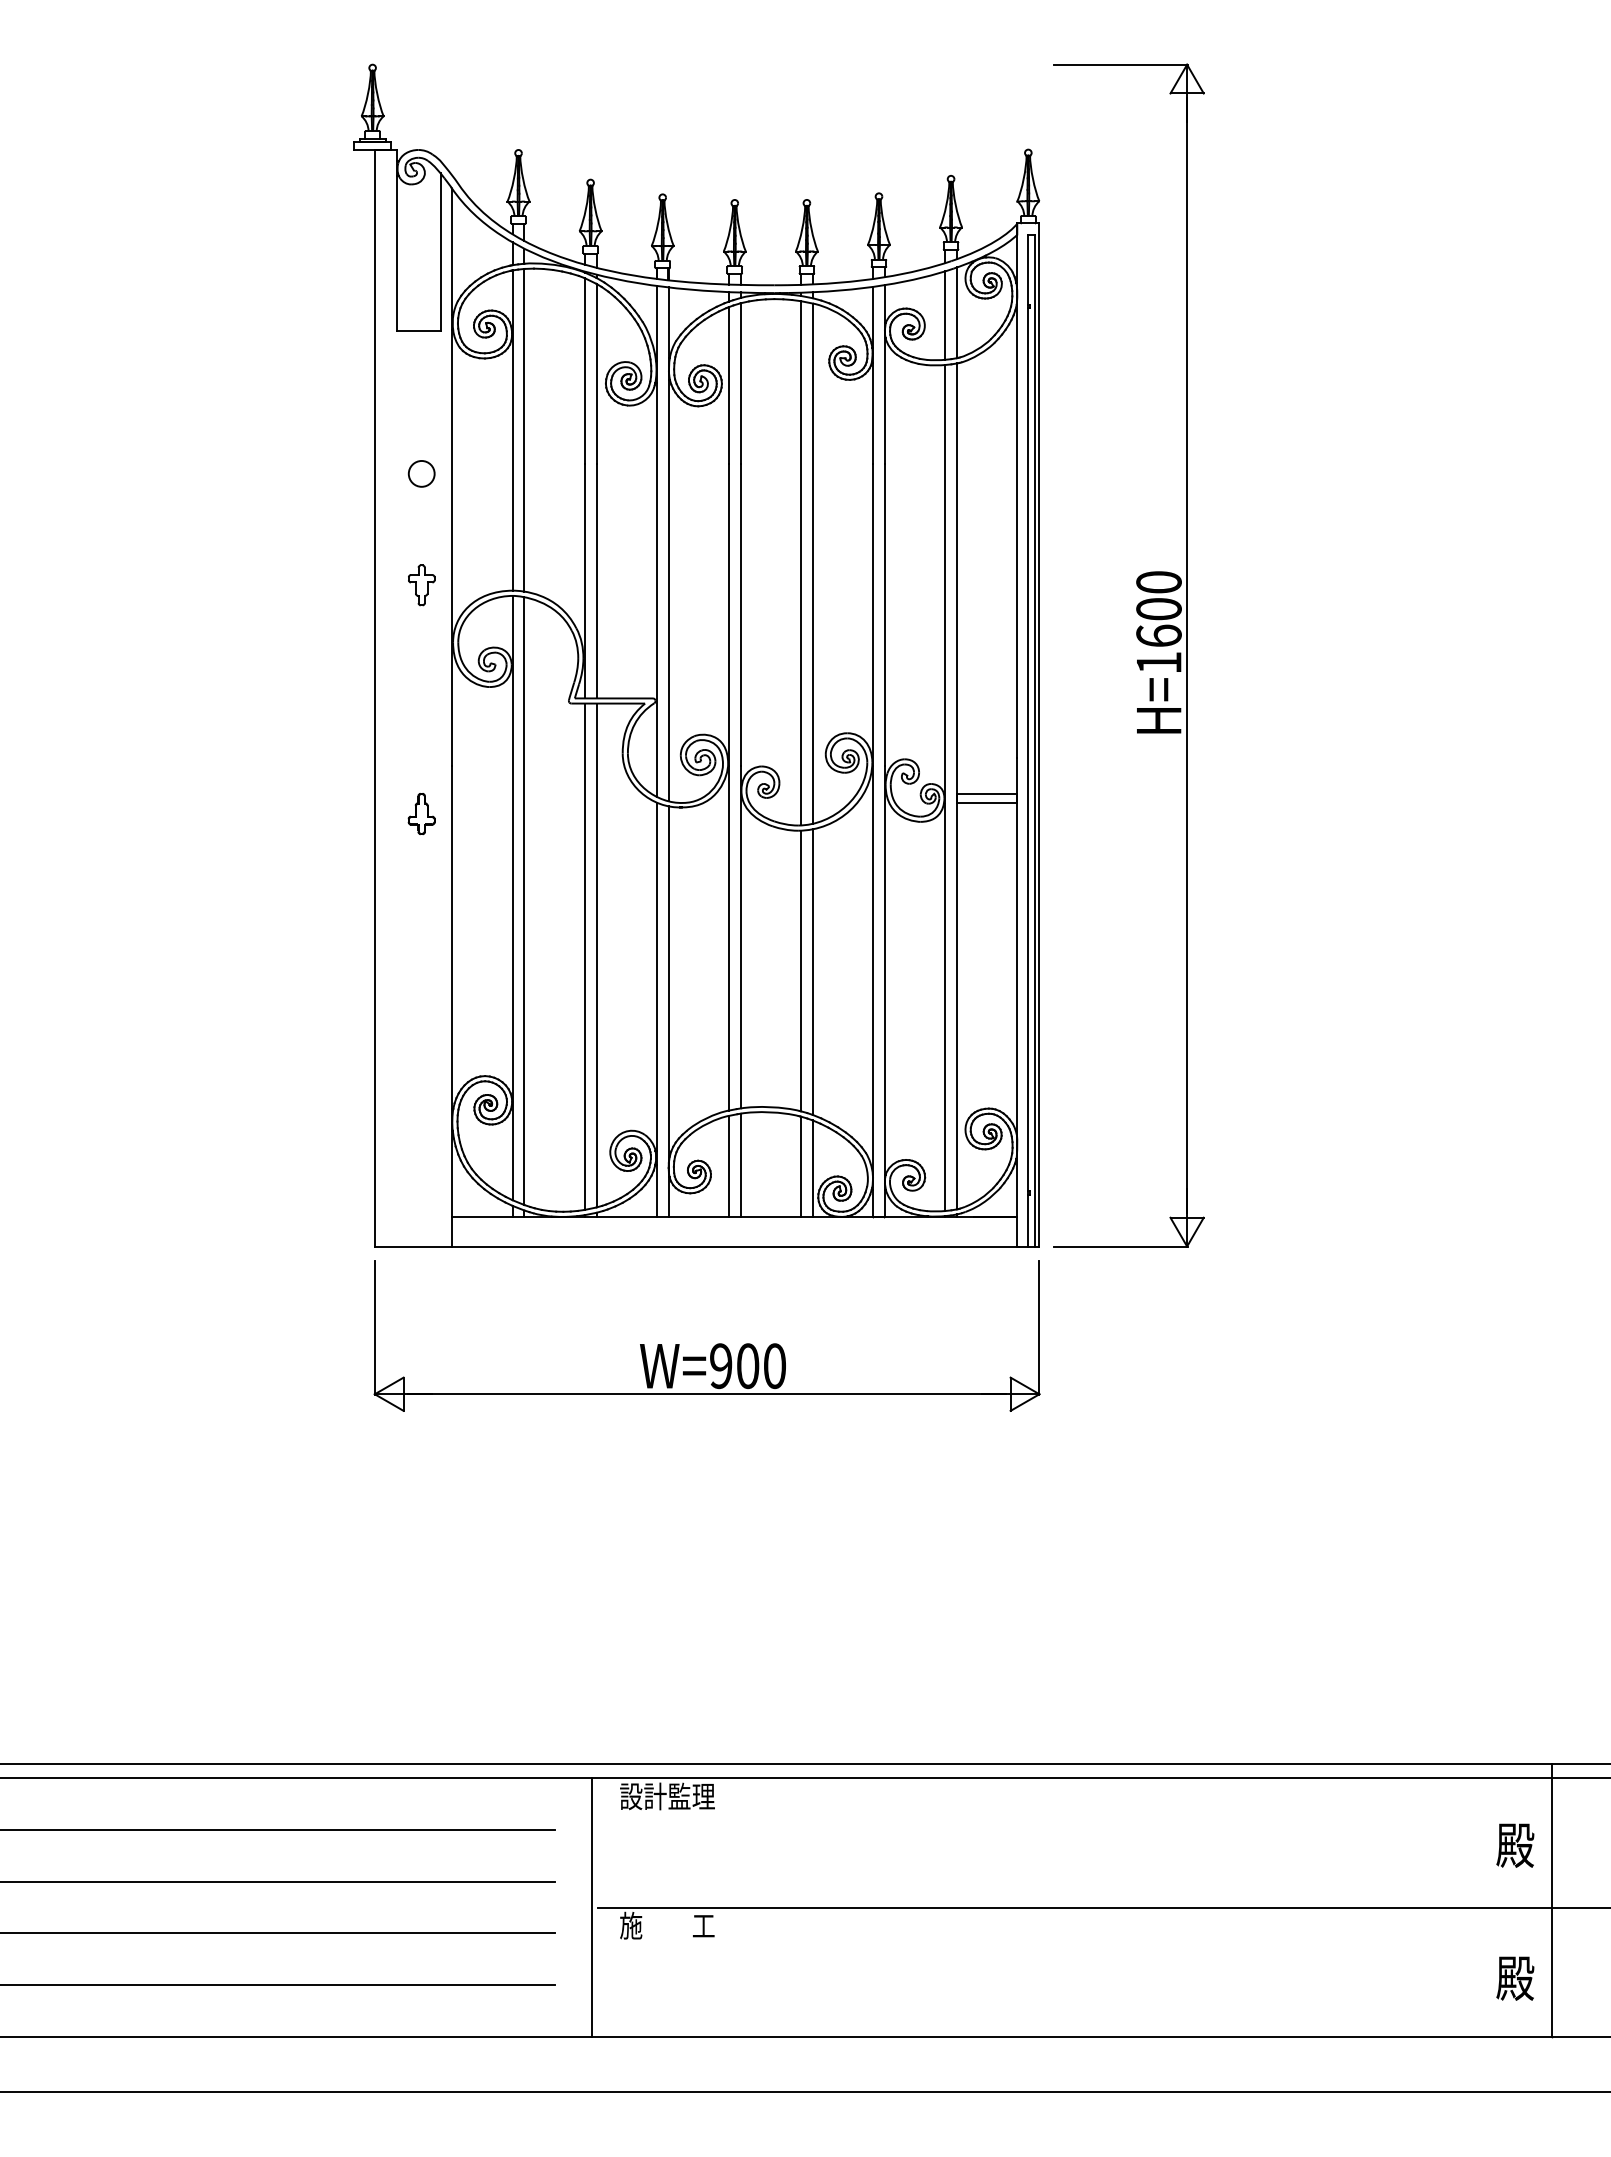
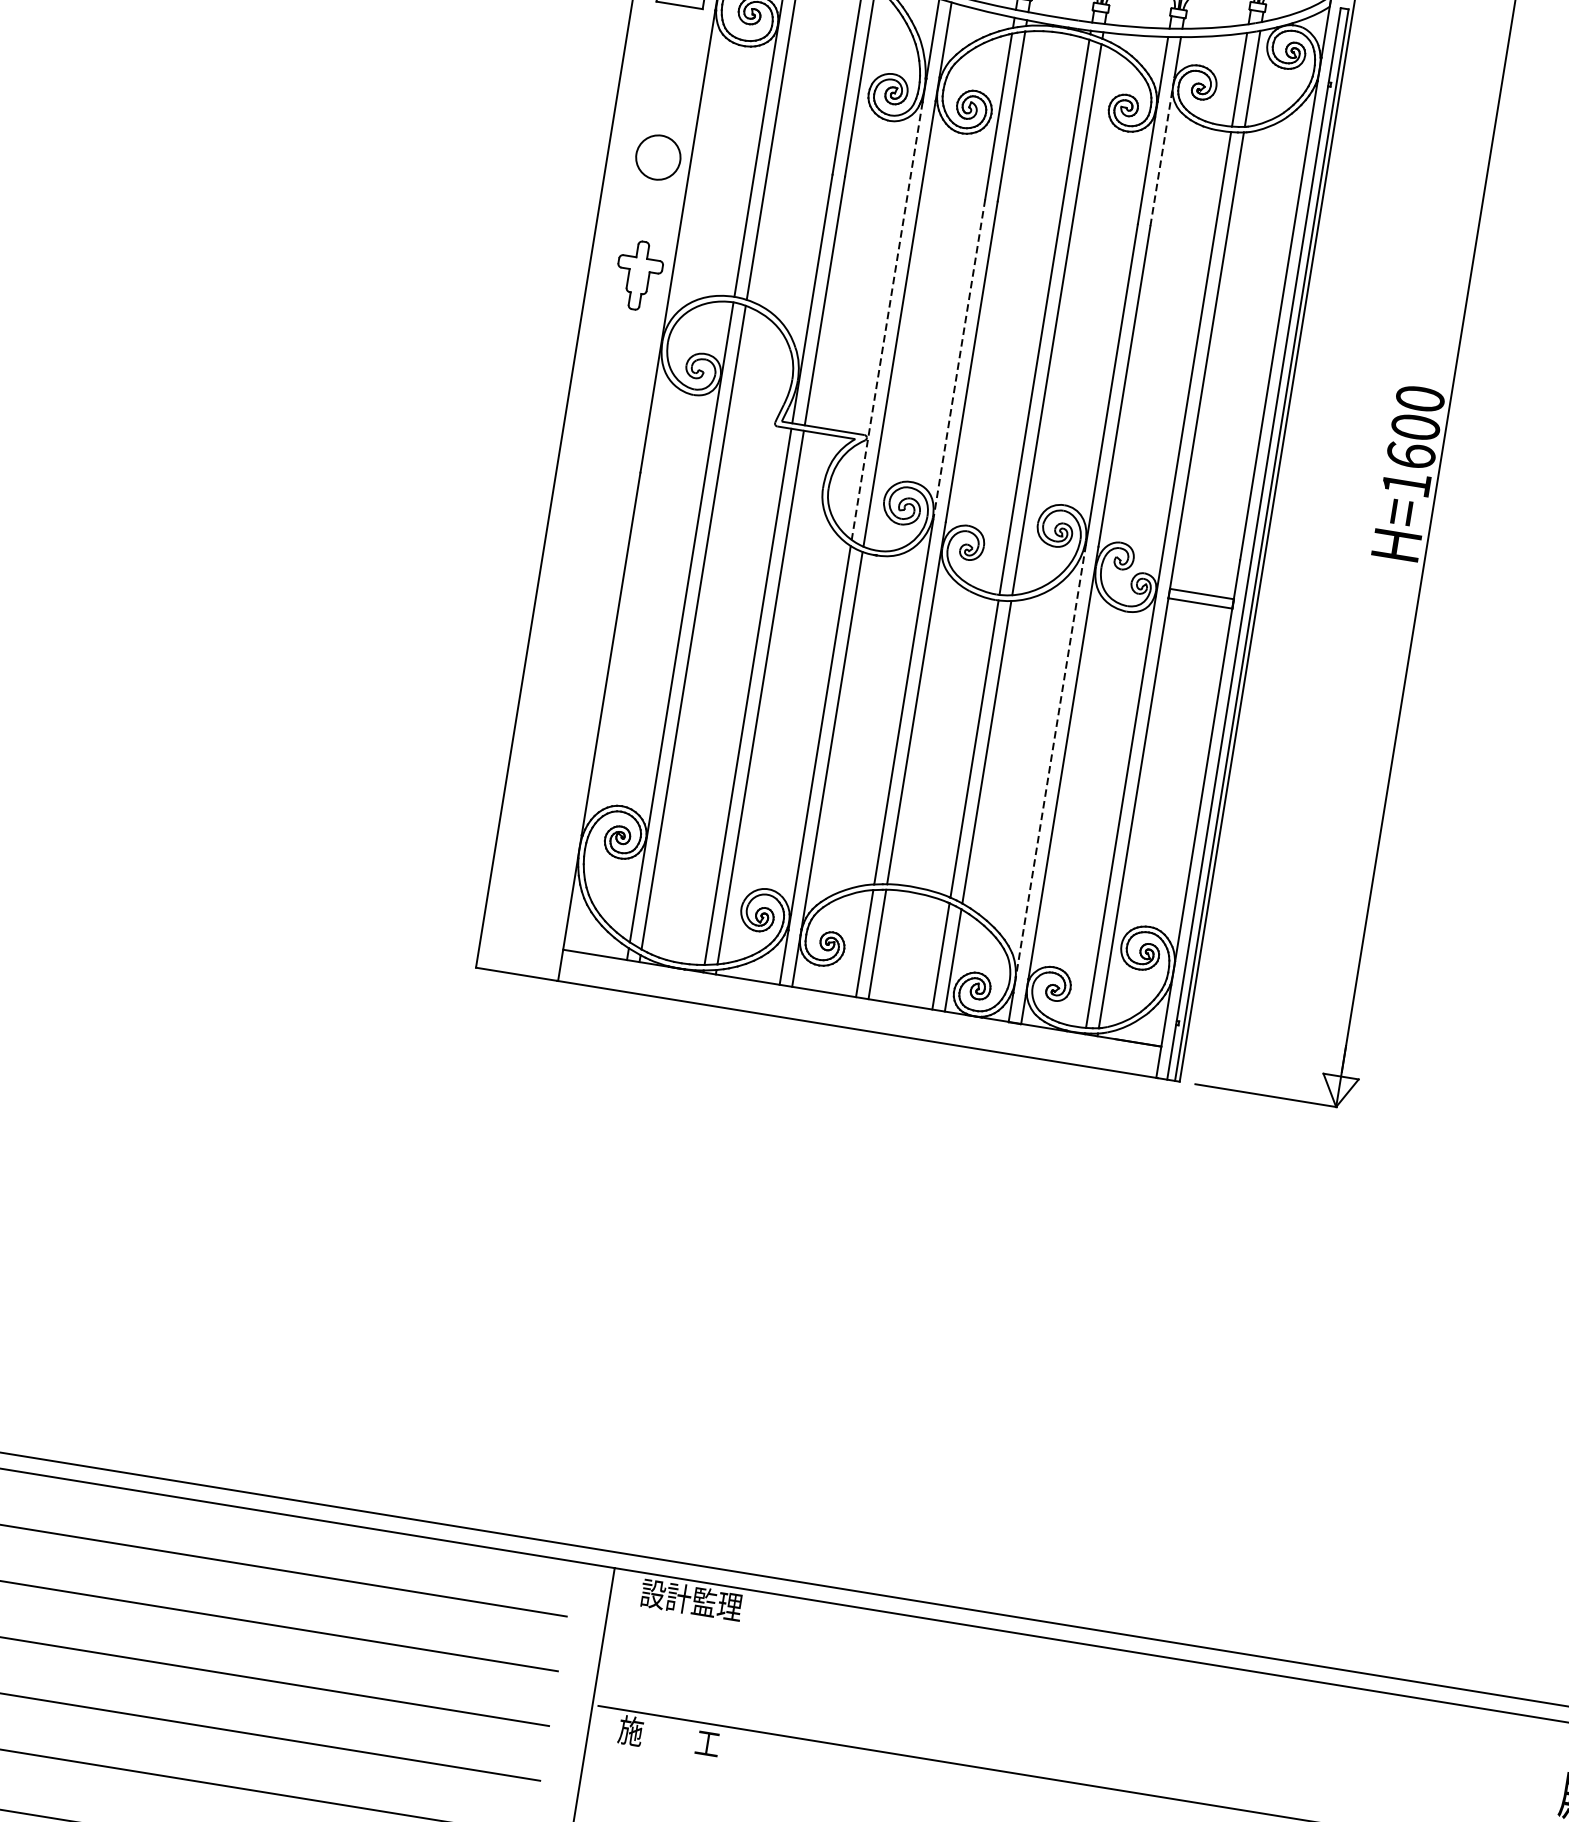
line: (884, 392) -> (1162, 150), solid -> dashed
circle: (421, 473) -> (658, 157), size x1.6
part: (421, 585) -> (638, 275), size x1.6
line: (656, 590) -> (886, 321), solid -> dashed
line: (728, 615) -> (958, 360), solid -> dashed
part: (421, 813) -> (599, 517), removed
line: (873, 971) -> (1051, 762), solid -> dashed
part: (715, 1344) -> (819, 1129), removed

